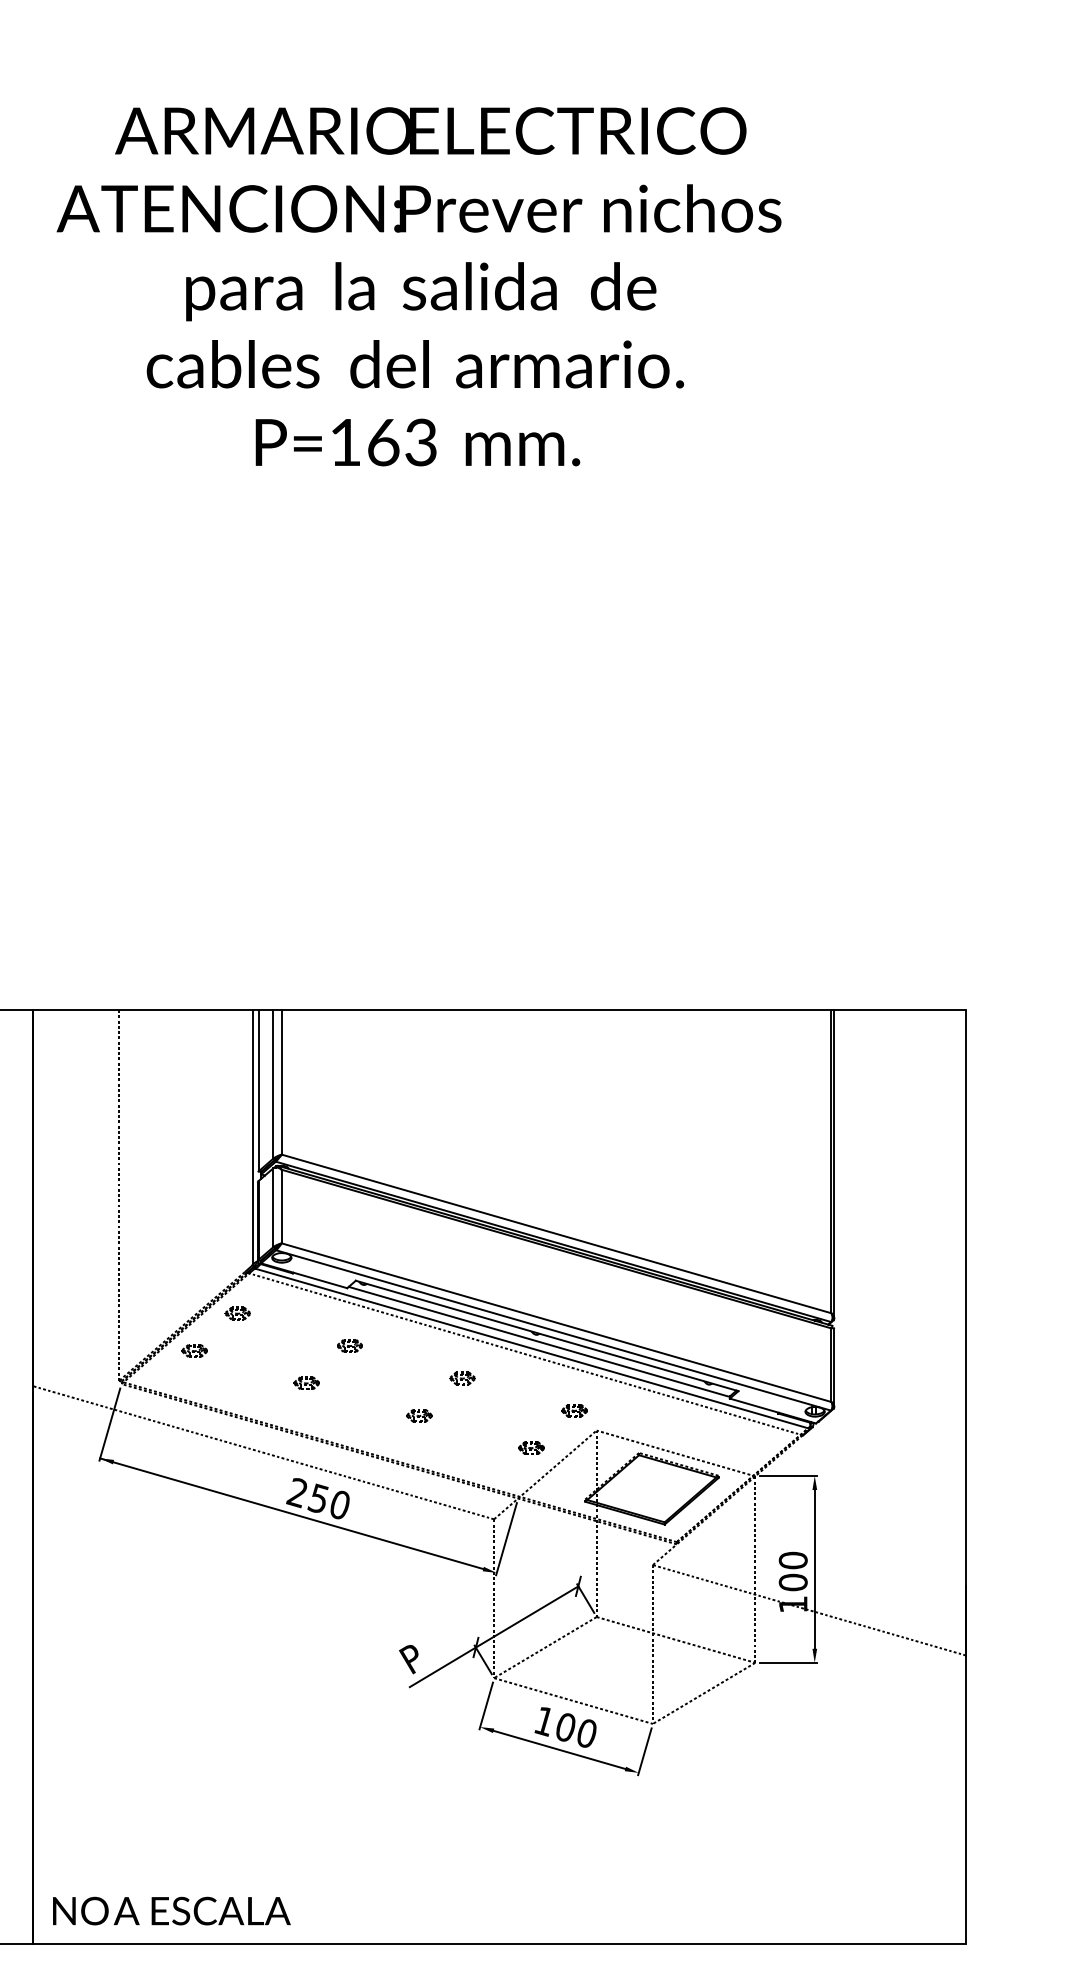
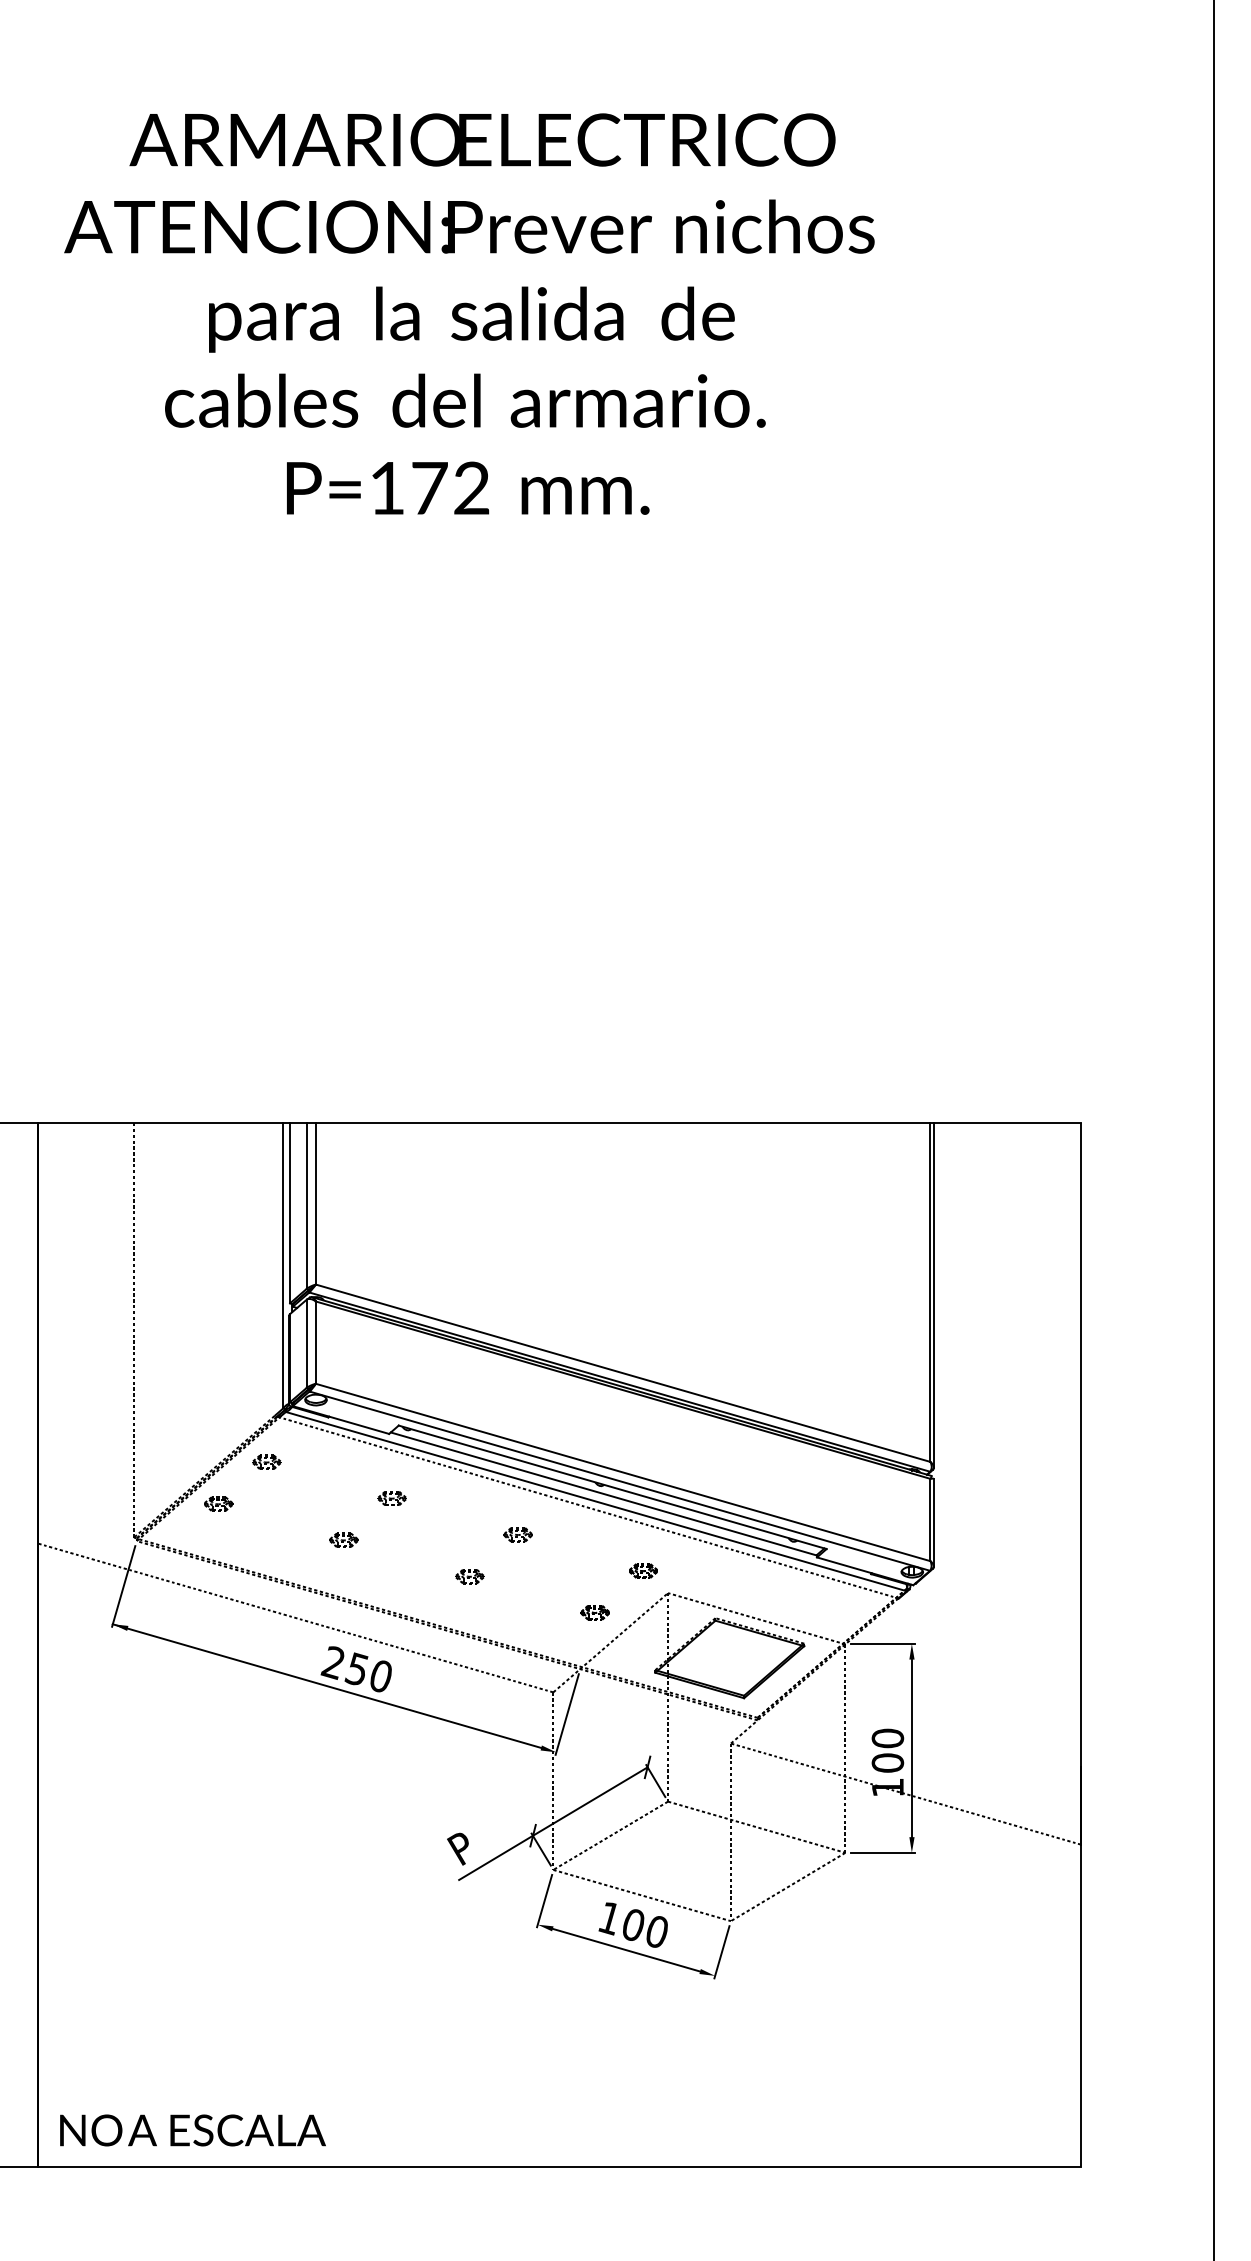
text: (402, 442) -> (450, 488), P=163 -> P=172

